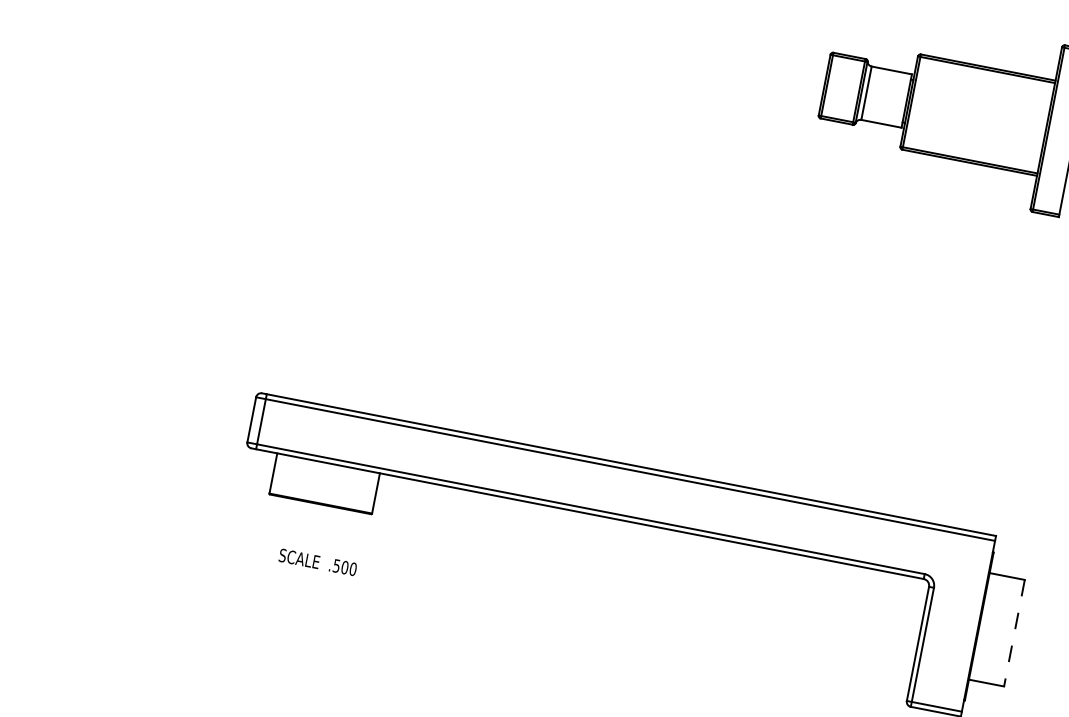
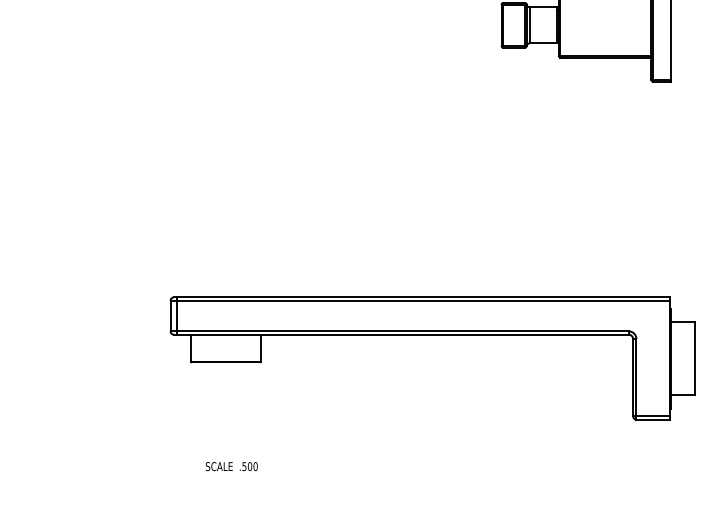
text: (317, 562) -> (231, 466), moved
line: (1014, 633) -> (694, 358), dashed -> solid

